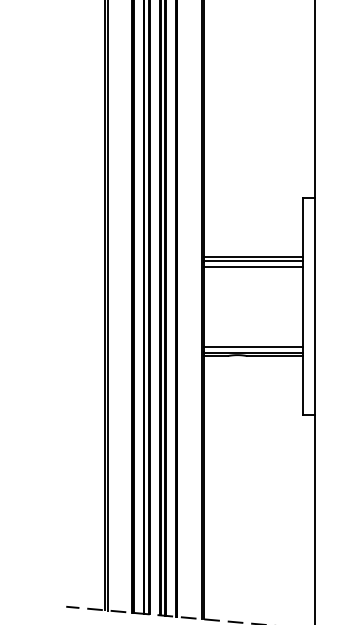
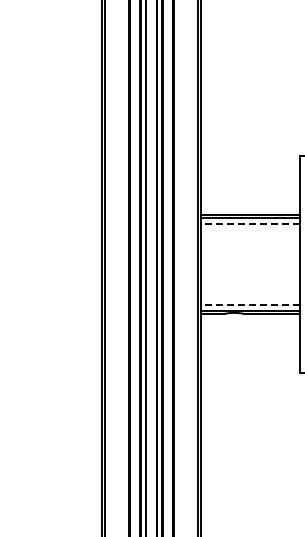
line: (253, 266) -> (250, 224), solid -> dashed
line: (253, 346) -> (250, 304), solid -> dashed

